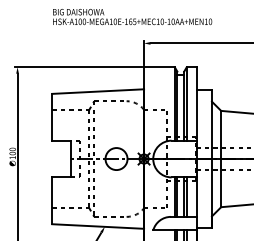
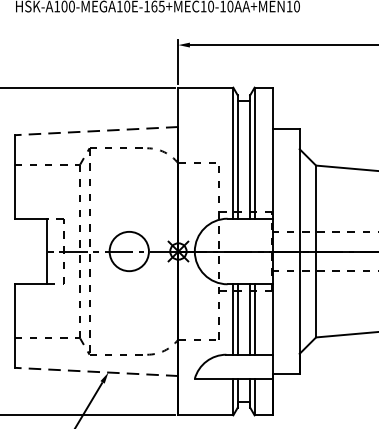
line: (98, 91) -> (97, 130), solid -> dashed
line: (98, 226) -> (97, 371), solid -> dashed

